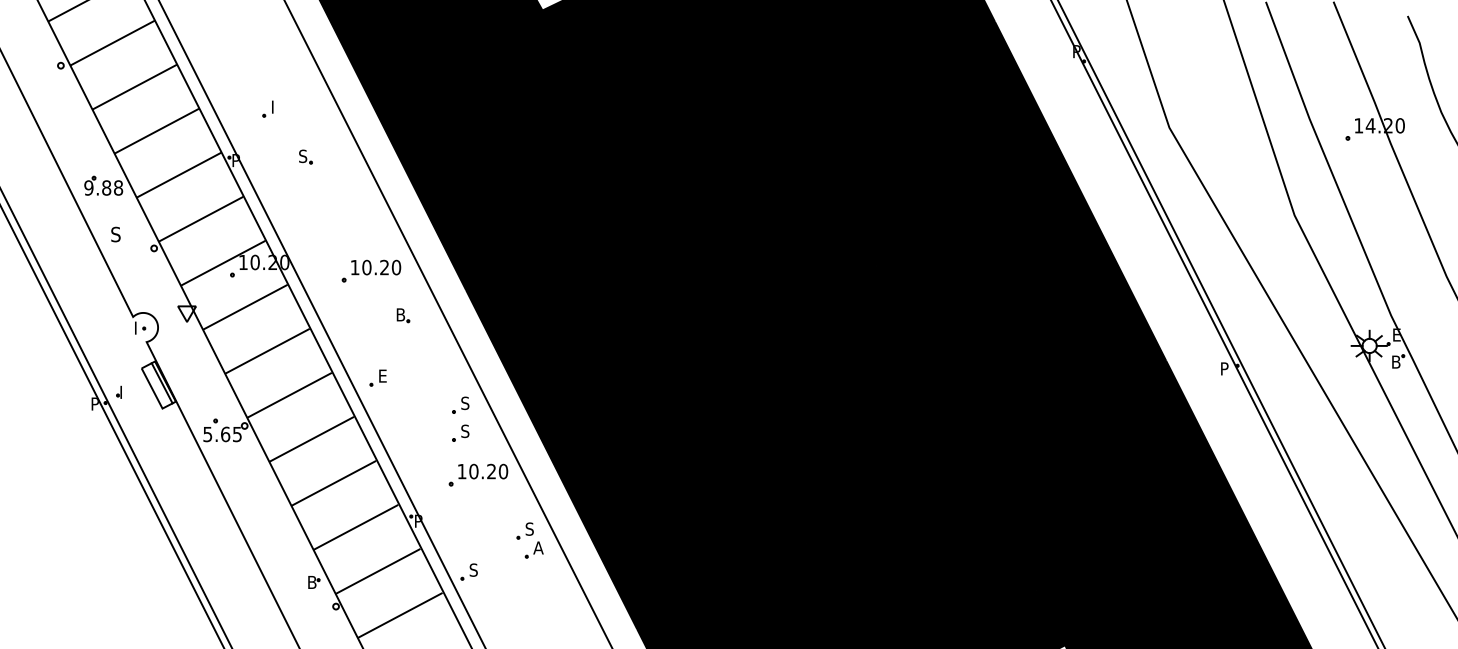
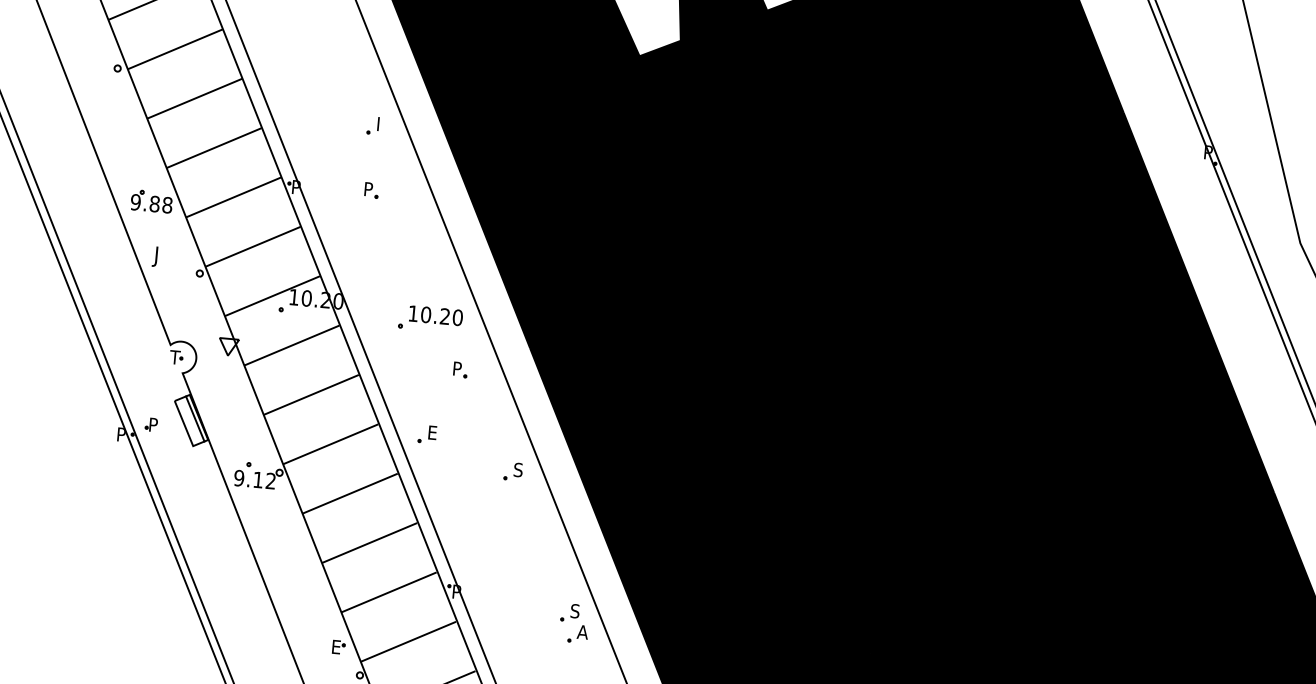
part: (267, 108) -> (372, 125), moved
text: (303, 156) -> (368, 189), S -> P
text: (114, 236) -> (158, 256), S -> J
text: (401, 314) -> (458, 368), B -> P
text: (138, 327) -> (175, 356), I -> T
text: (124, 389) -> (154, 421), I -> P
part: (460, 432) -> (510, 500), removed
text: (222, 434) -> (254, 479), 5.65 -> 9.12
part: (478, 474) -> (525, 547), removed
part: (468, 571) -> (505, 650), removed
text: (314, 582) -> (339, 647), B -> E

